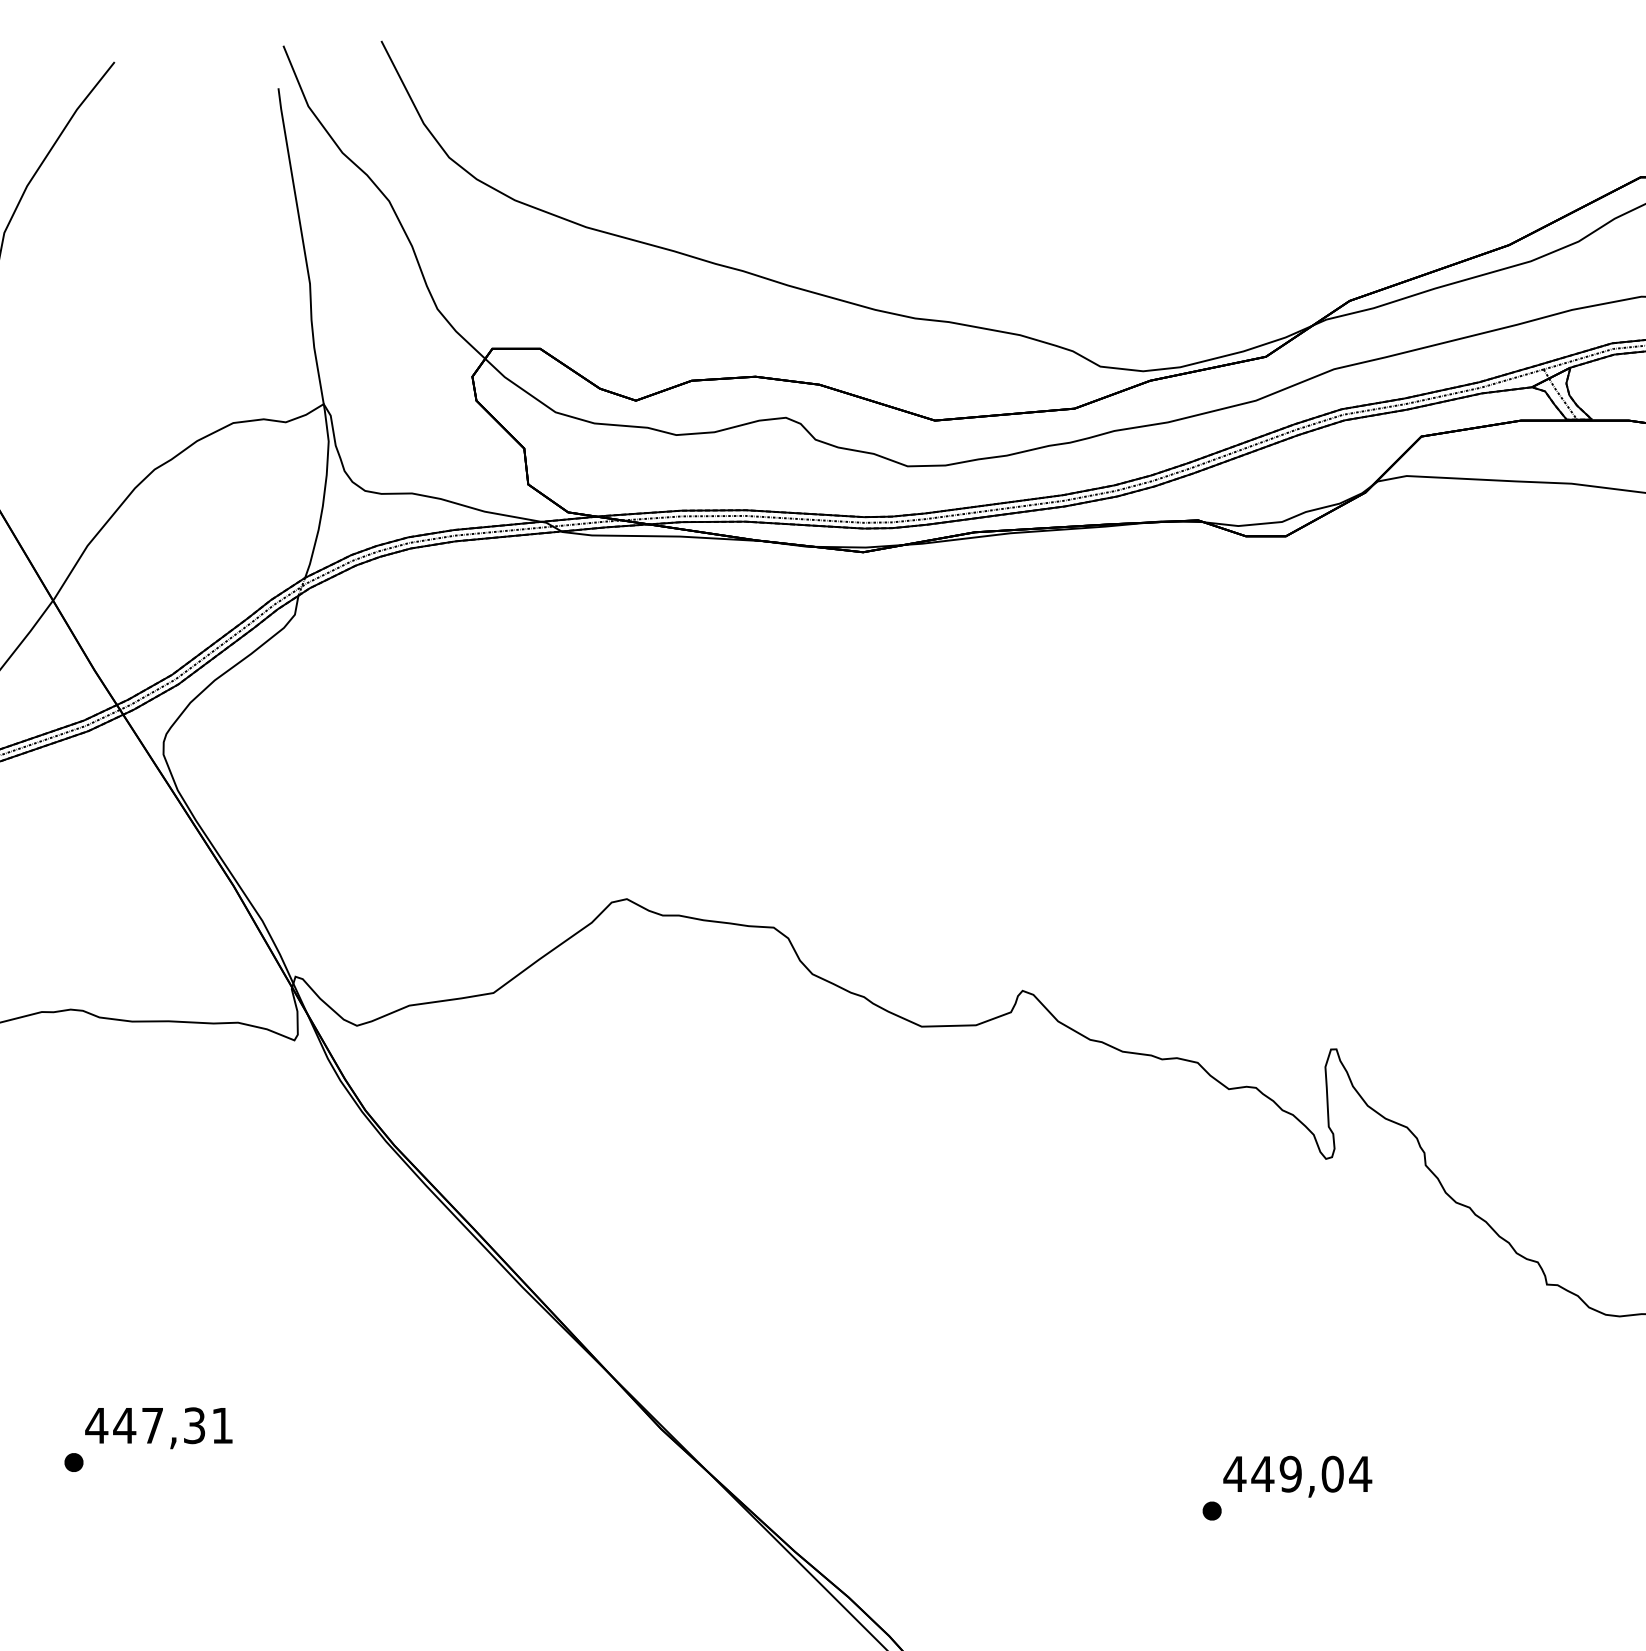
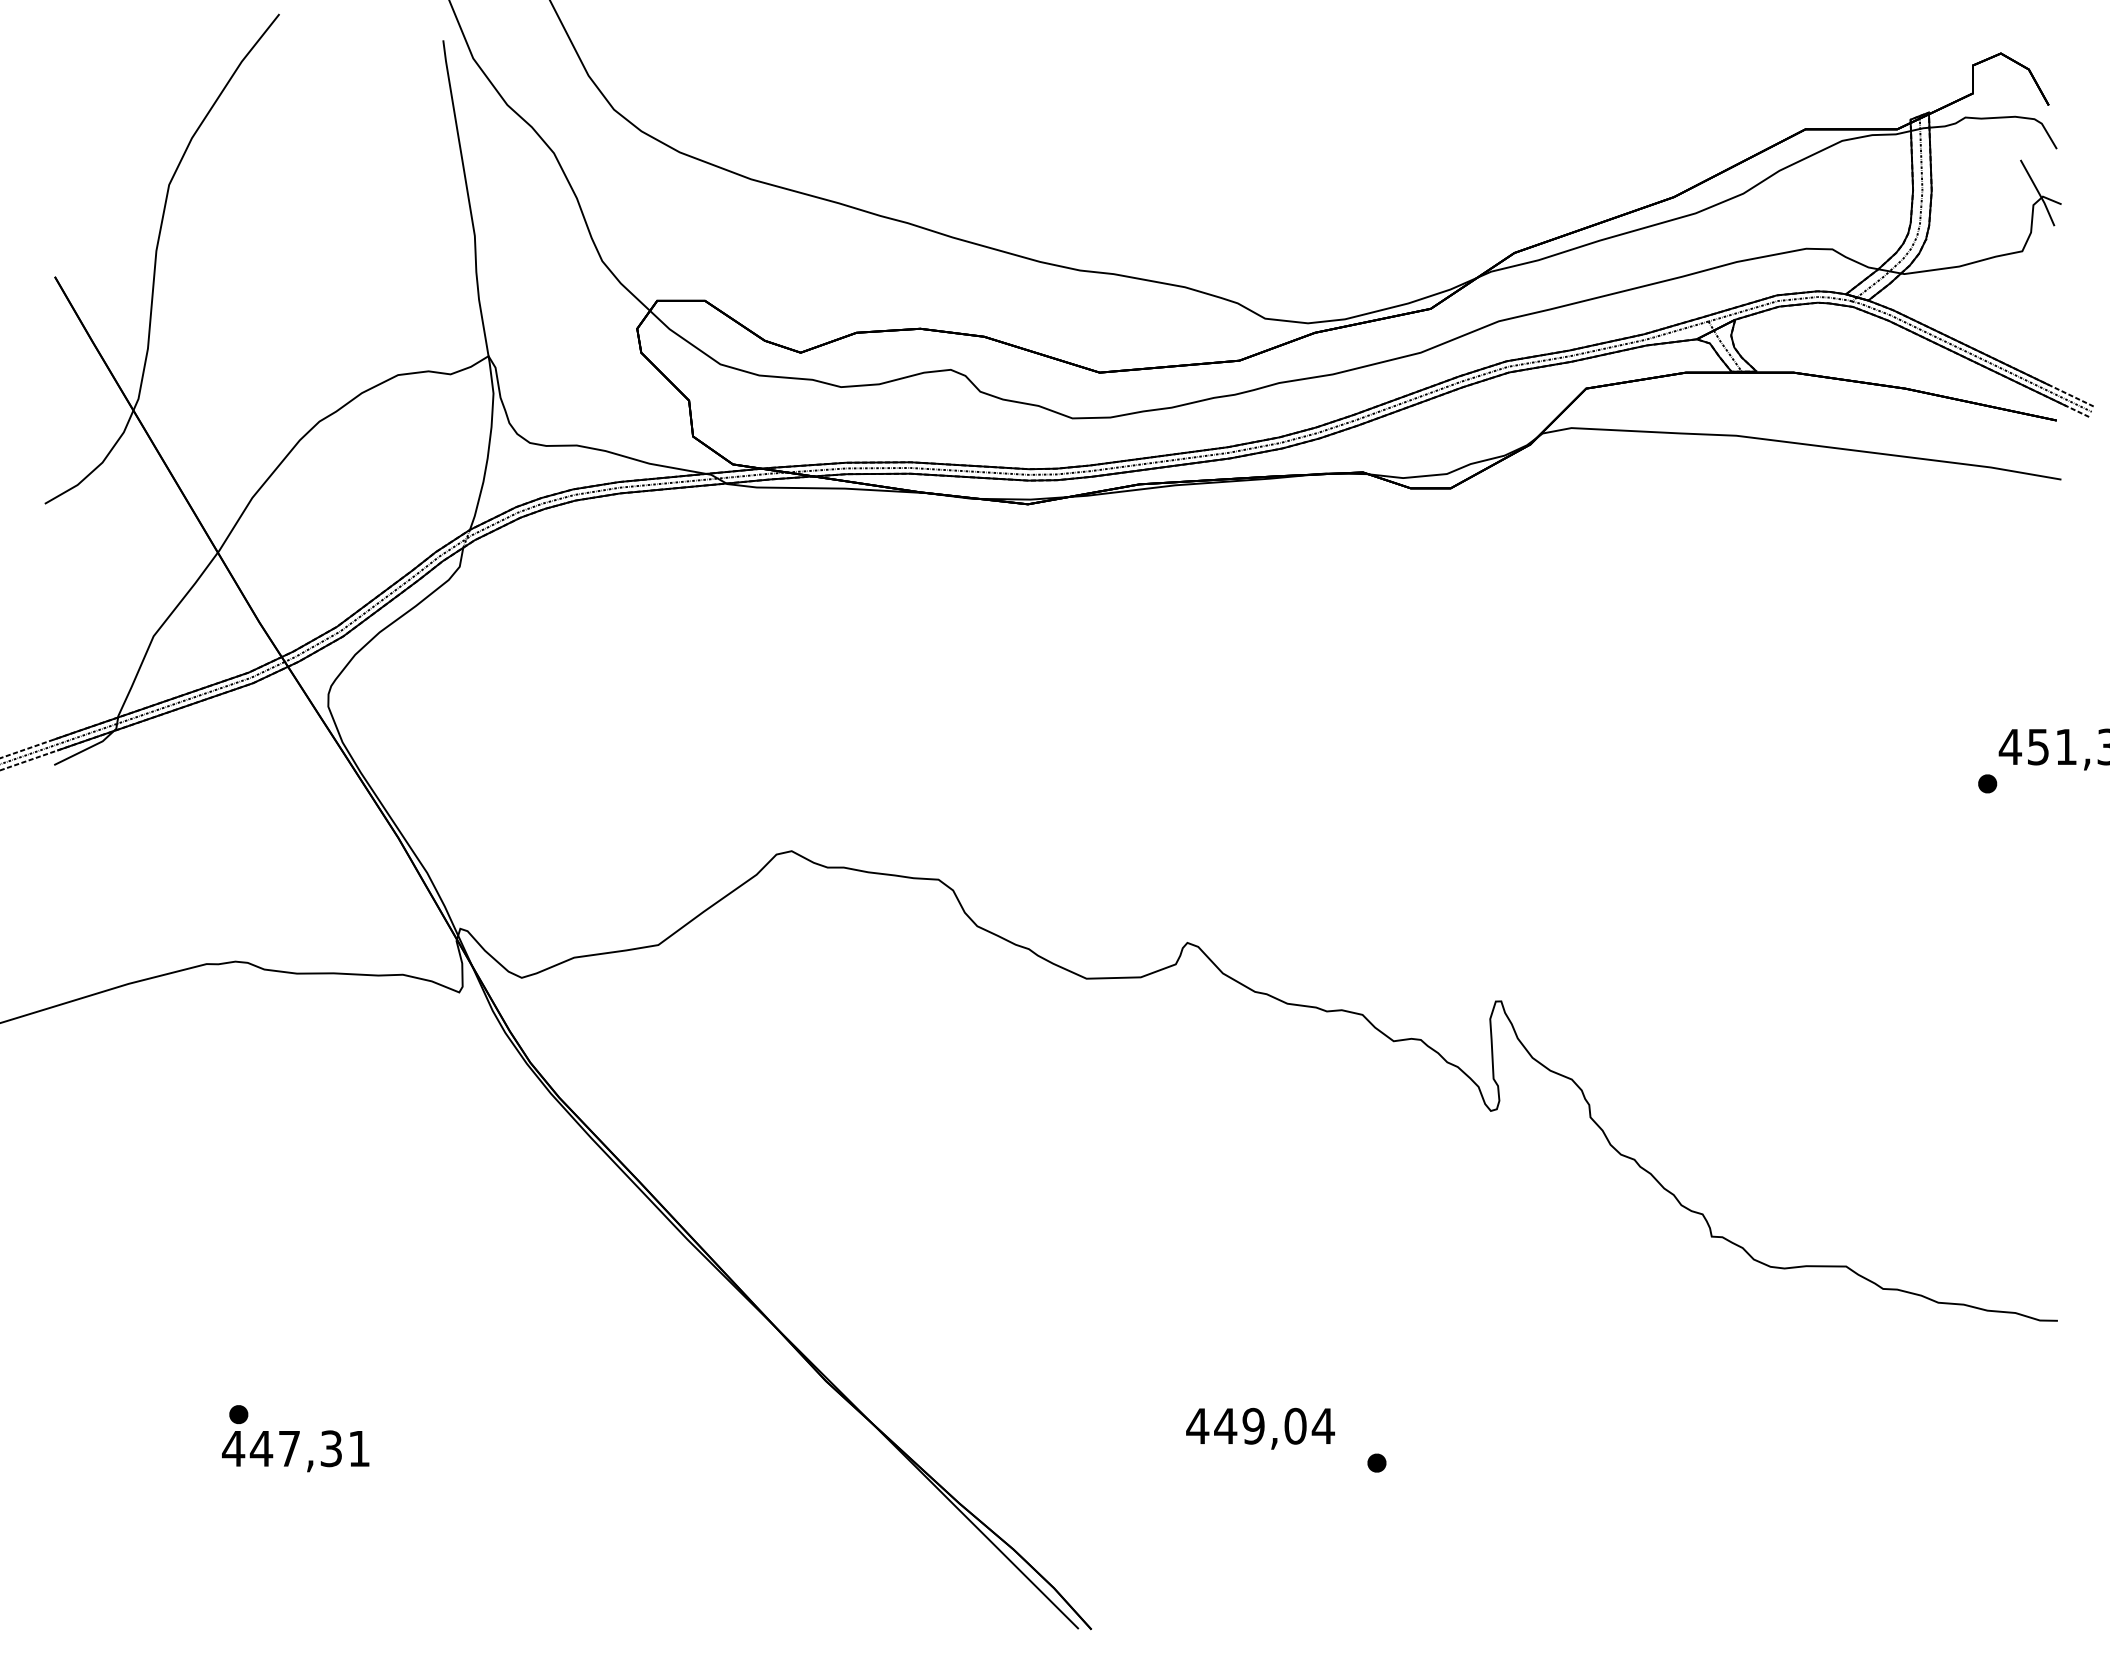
text: (158, 1428) -> (295, 1451), moved
text: (1297, 1476) -> (1260, 1428), moved

